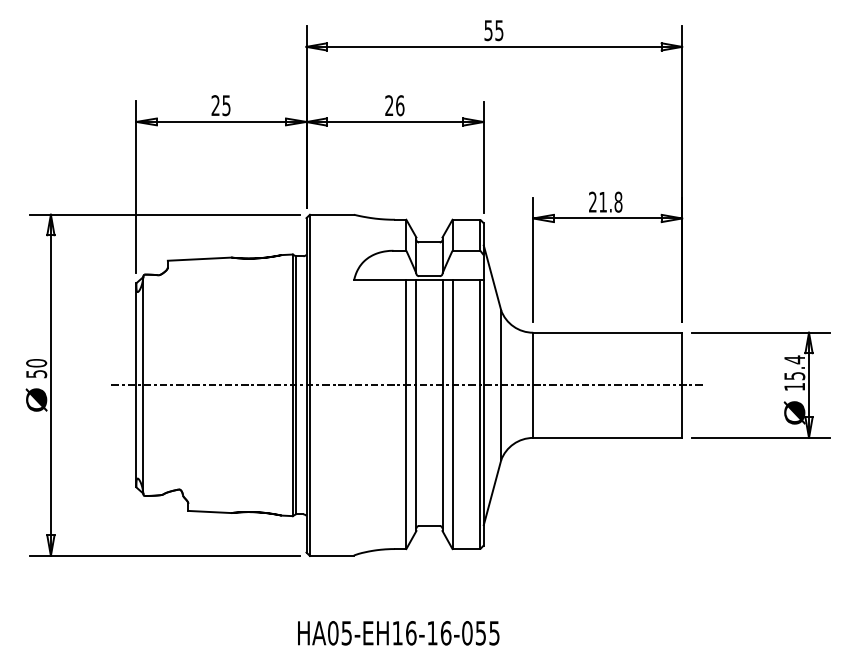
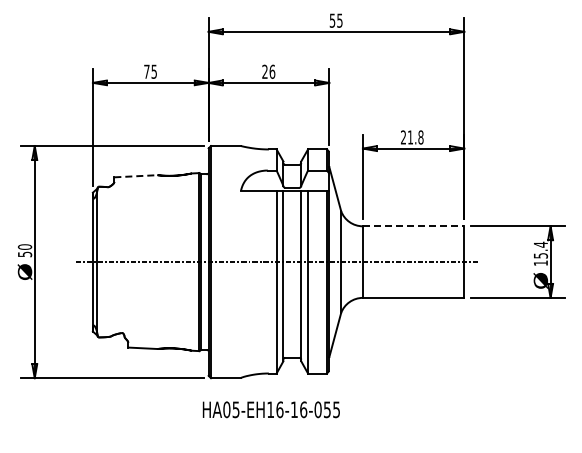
text: (215, 105) -> (146, 71), 25 -> 75
line: (198, 259) -> (135, 176), solid -> dashed
line: (607, 333) -> (413, 226), solid -> dashed
text: (397, 632) -> (270, 409), moved

